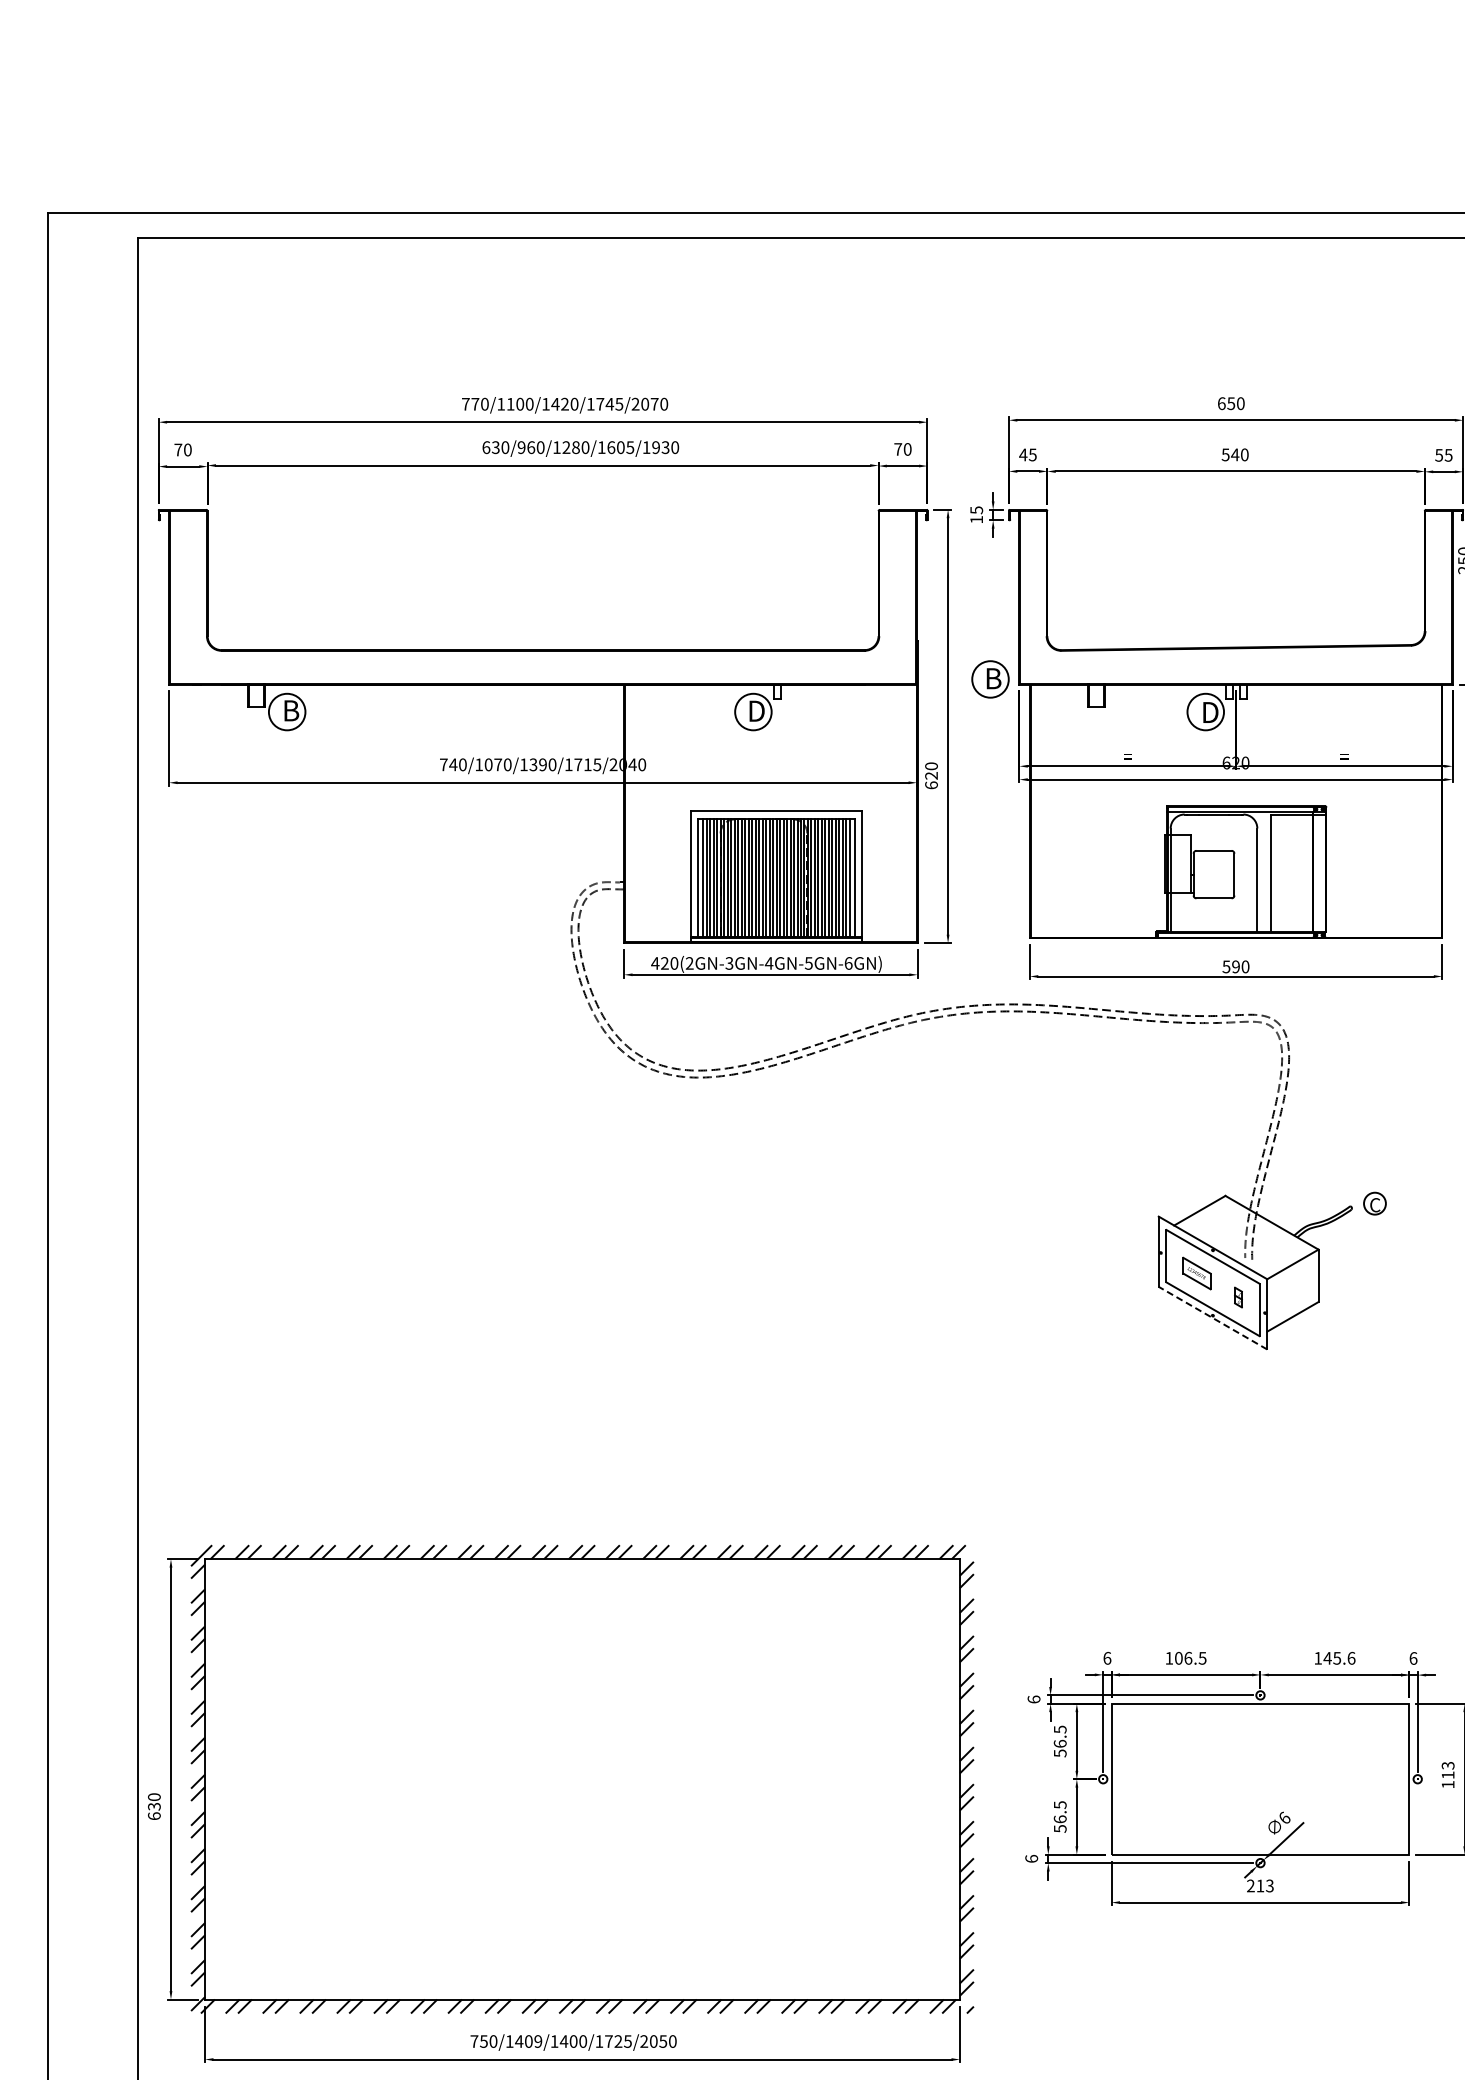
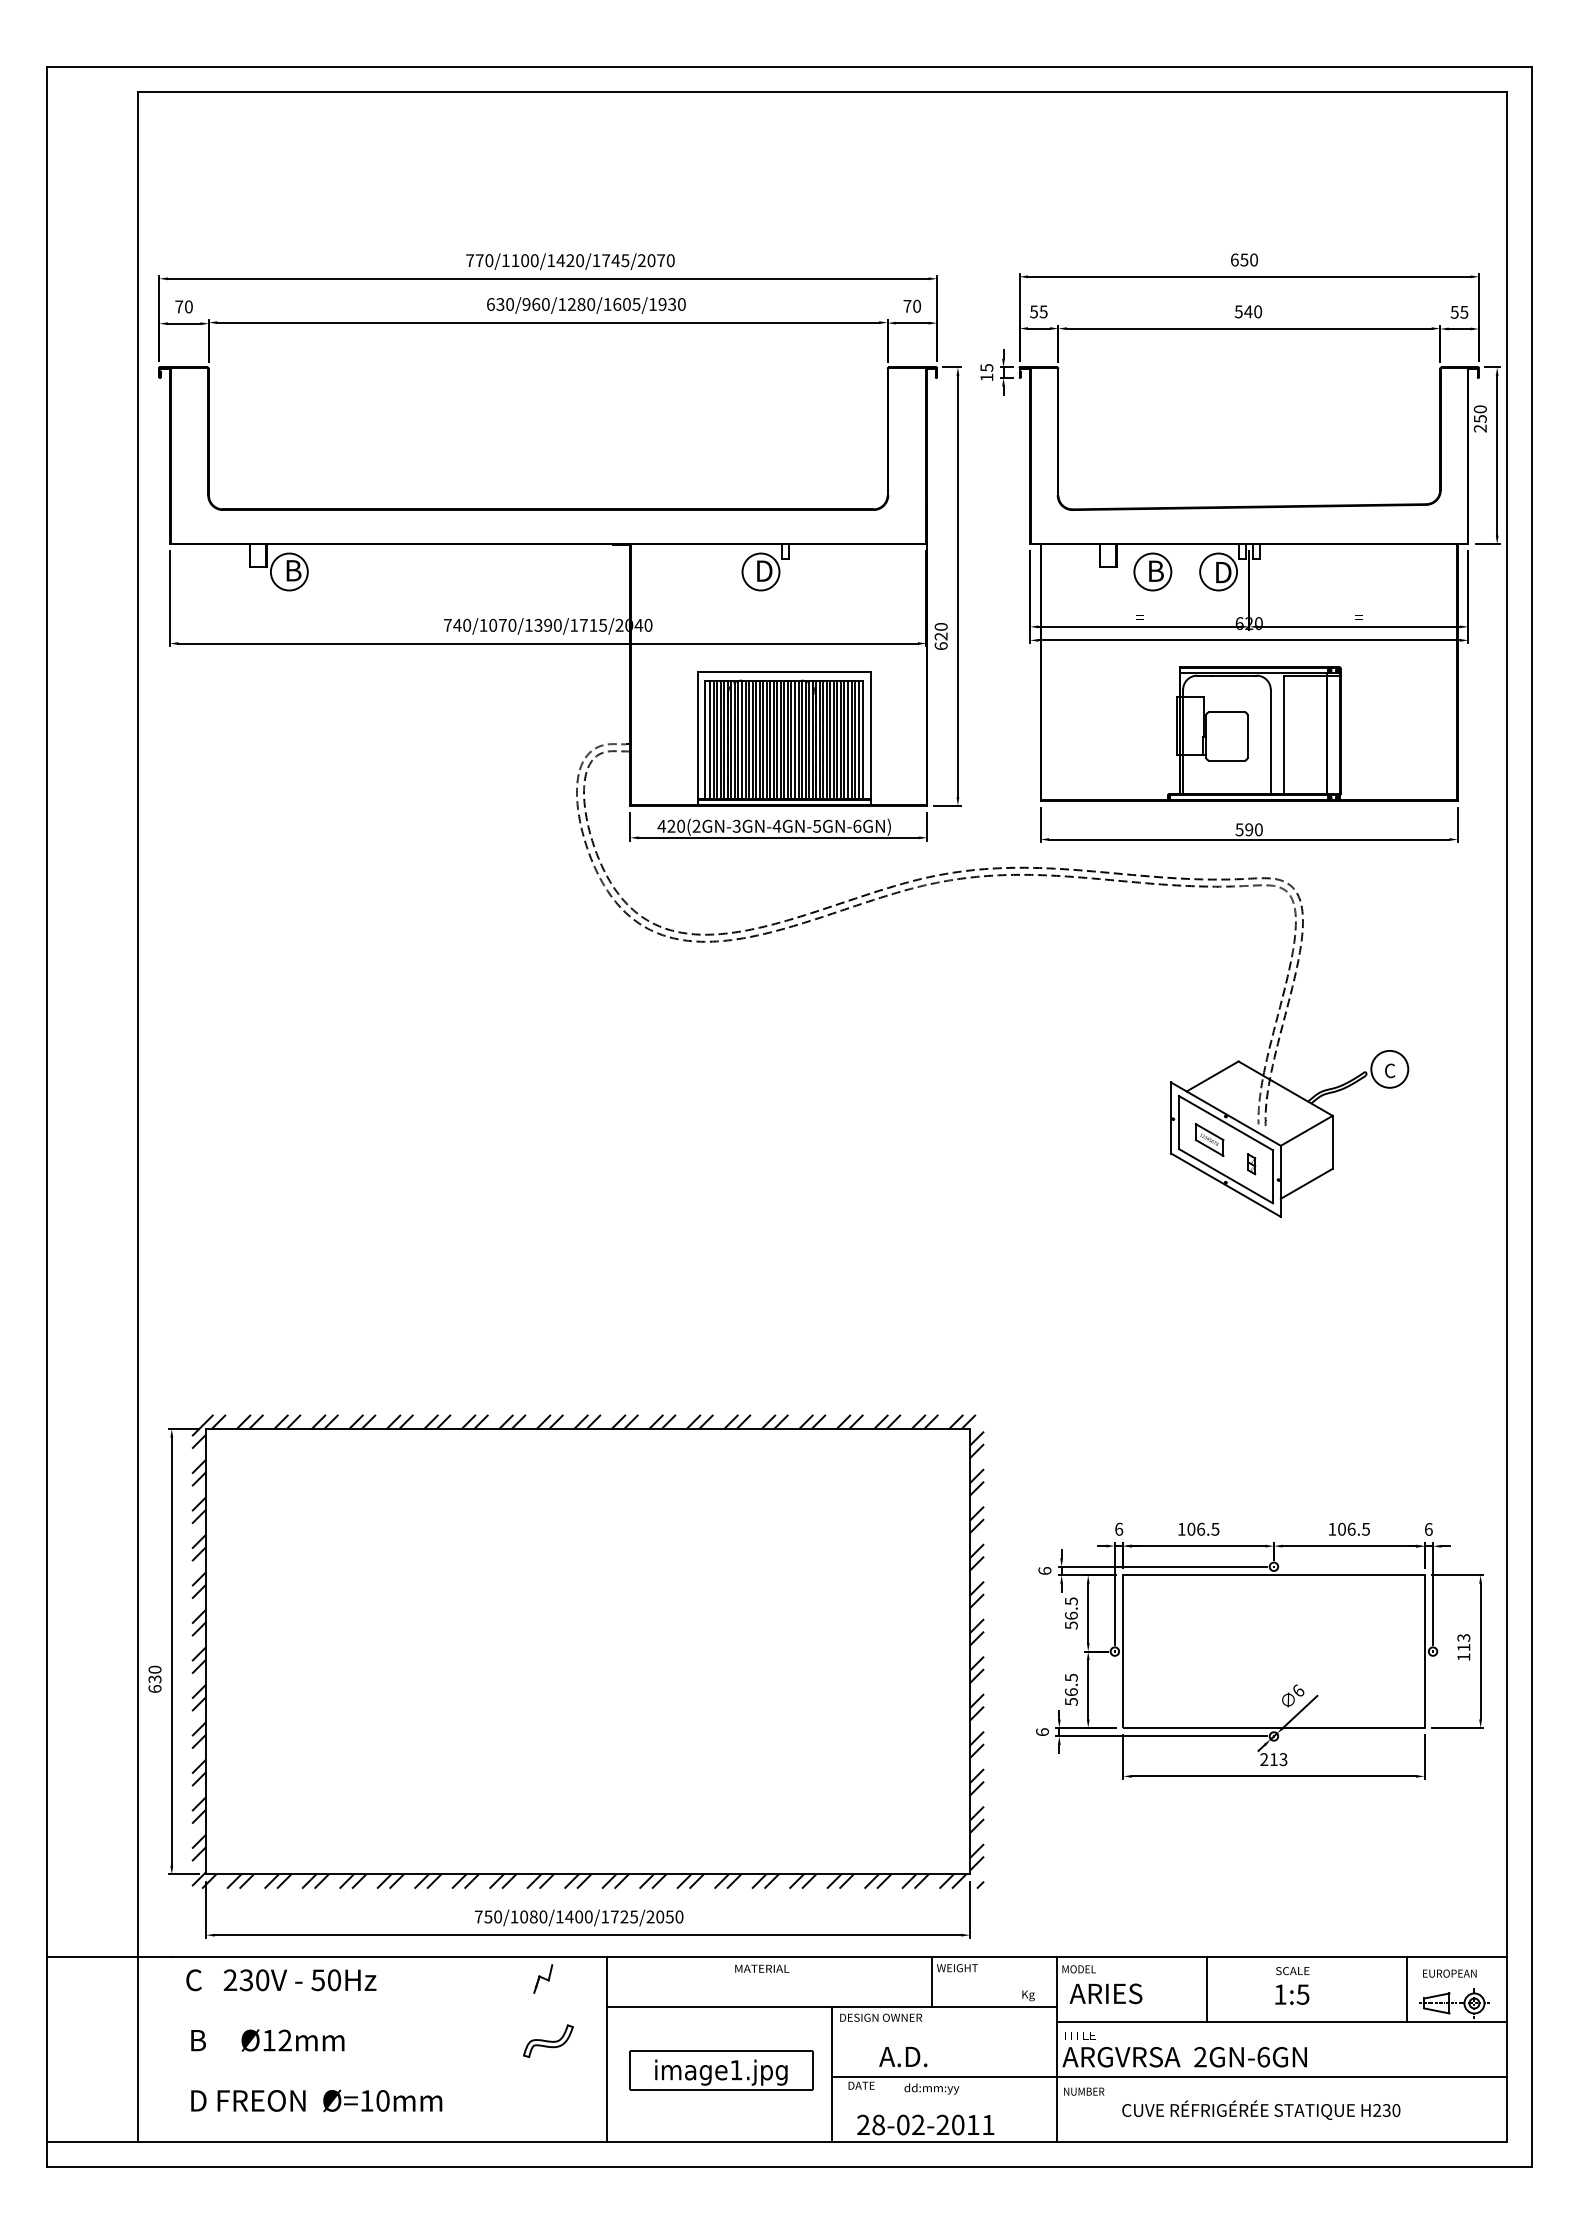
text: (1022, 454) -> (1033, 311), 45 -> 55
part: (990, 678) -> (1152, 571), moved
circle: (1374, 1202) -> (1389, 1068), size x1.67
line: (1212, 1317) -> (1225, 1184), dashed -> solid
text: (1339, 1657) -> (1353, 1528), 145.6 -> 106.5
text: (528, 2041) -> (533, 1916), 750/1409/1400/1725/2050 -> 750/1080/1400/1725/2050

